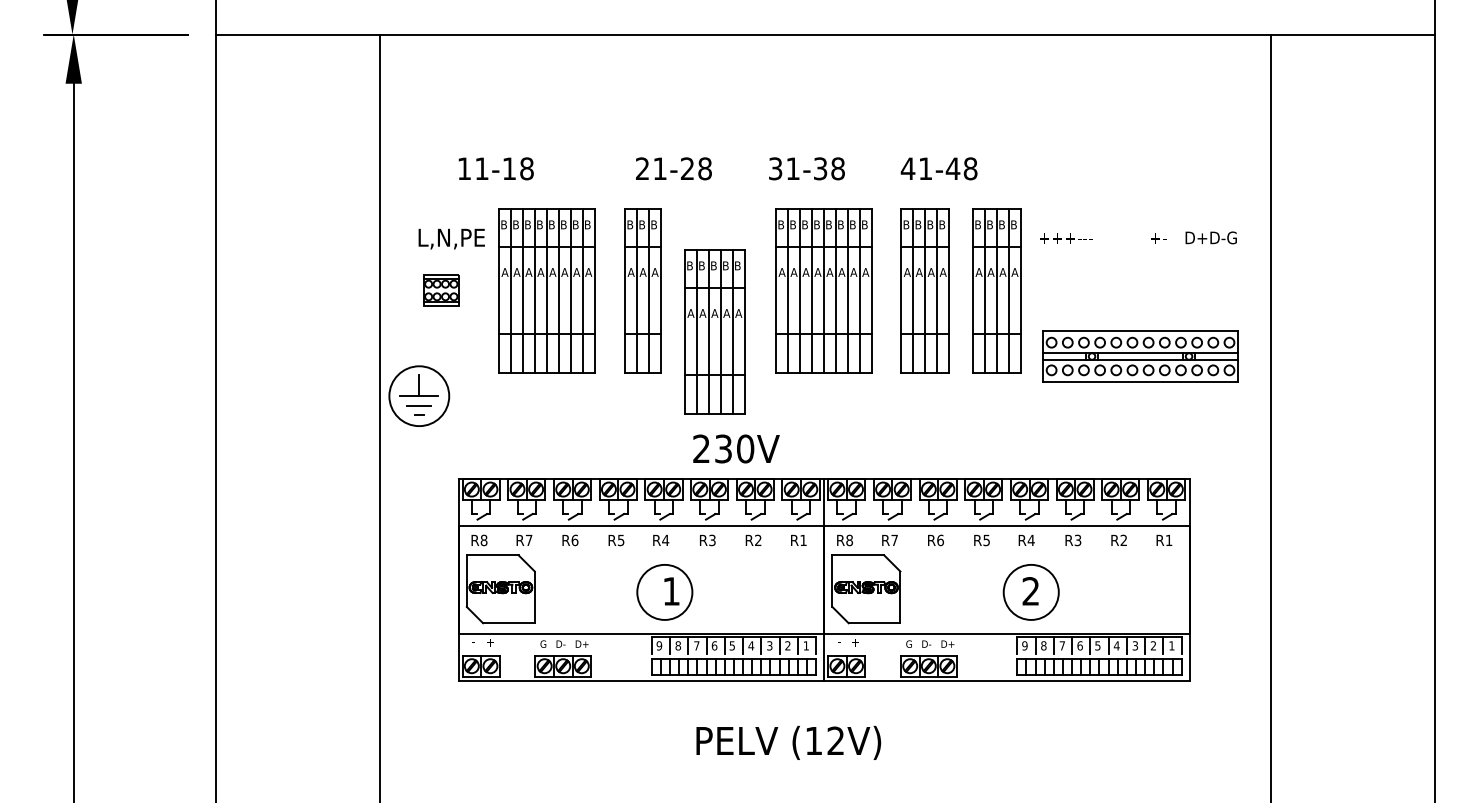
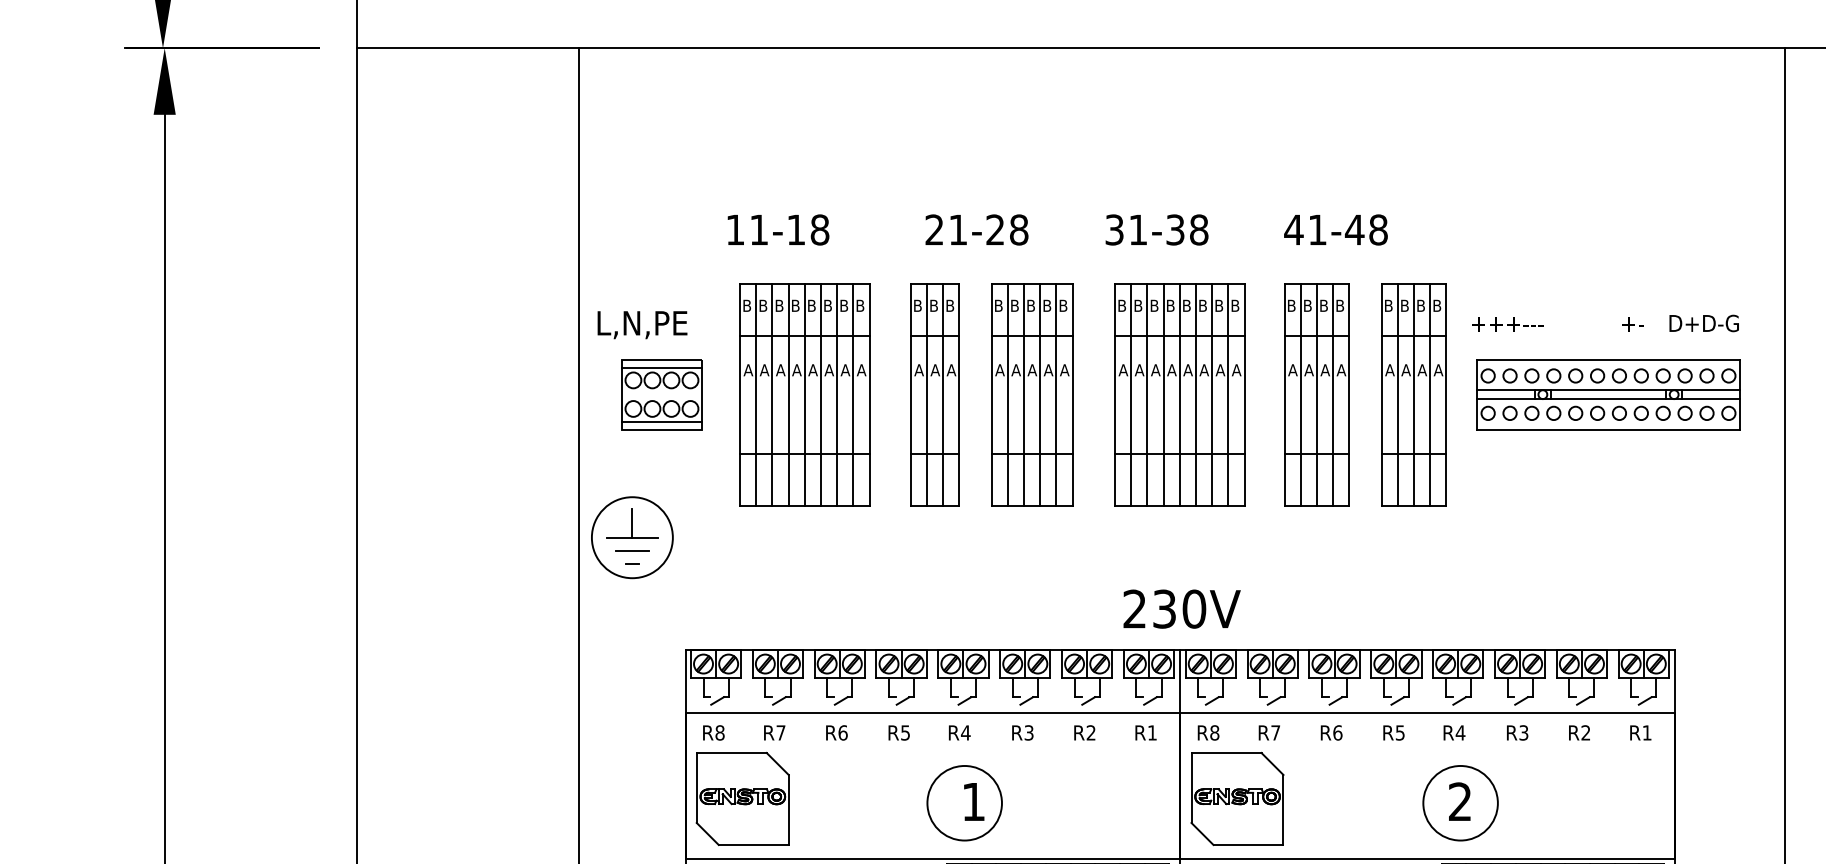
text: (495, 168) -> (777, 229), moved
text: (451, 238) -> (642, 324), moved
part: (441, 290) -> (662, 394), size x1.67
part: (714, 331) -> (1031, 394), moved
part: (1140, 356) -> (1608, 394), moved
text: (736, 448) -> (1182, 608), moved

